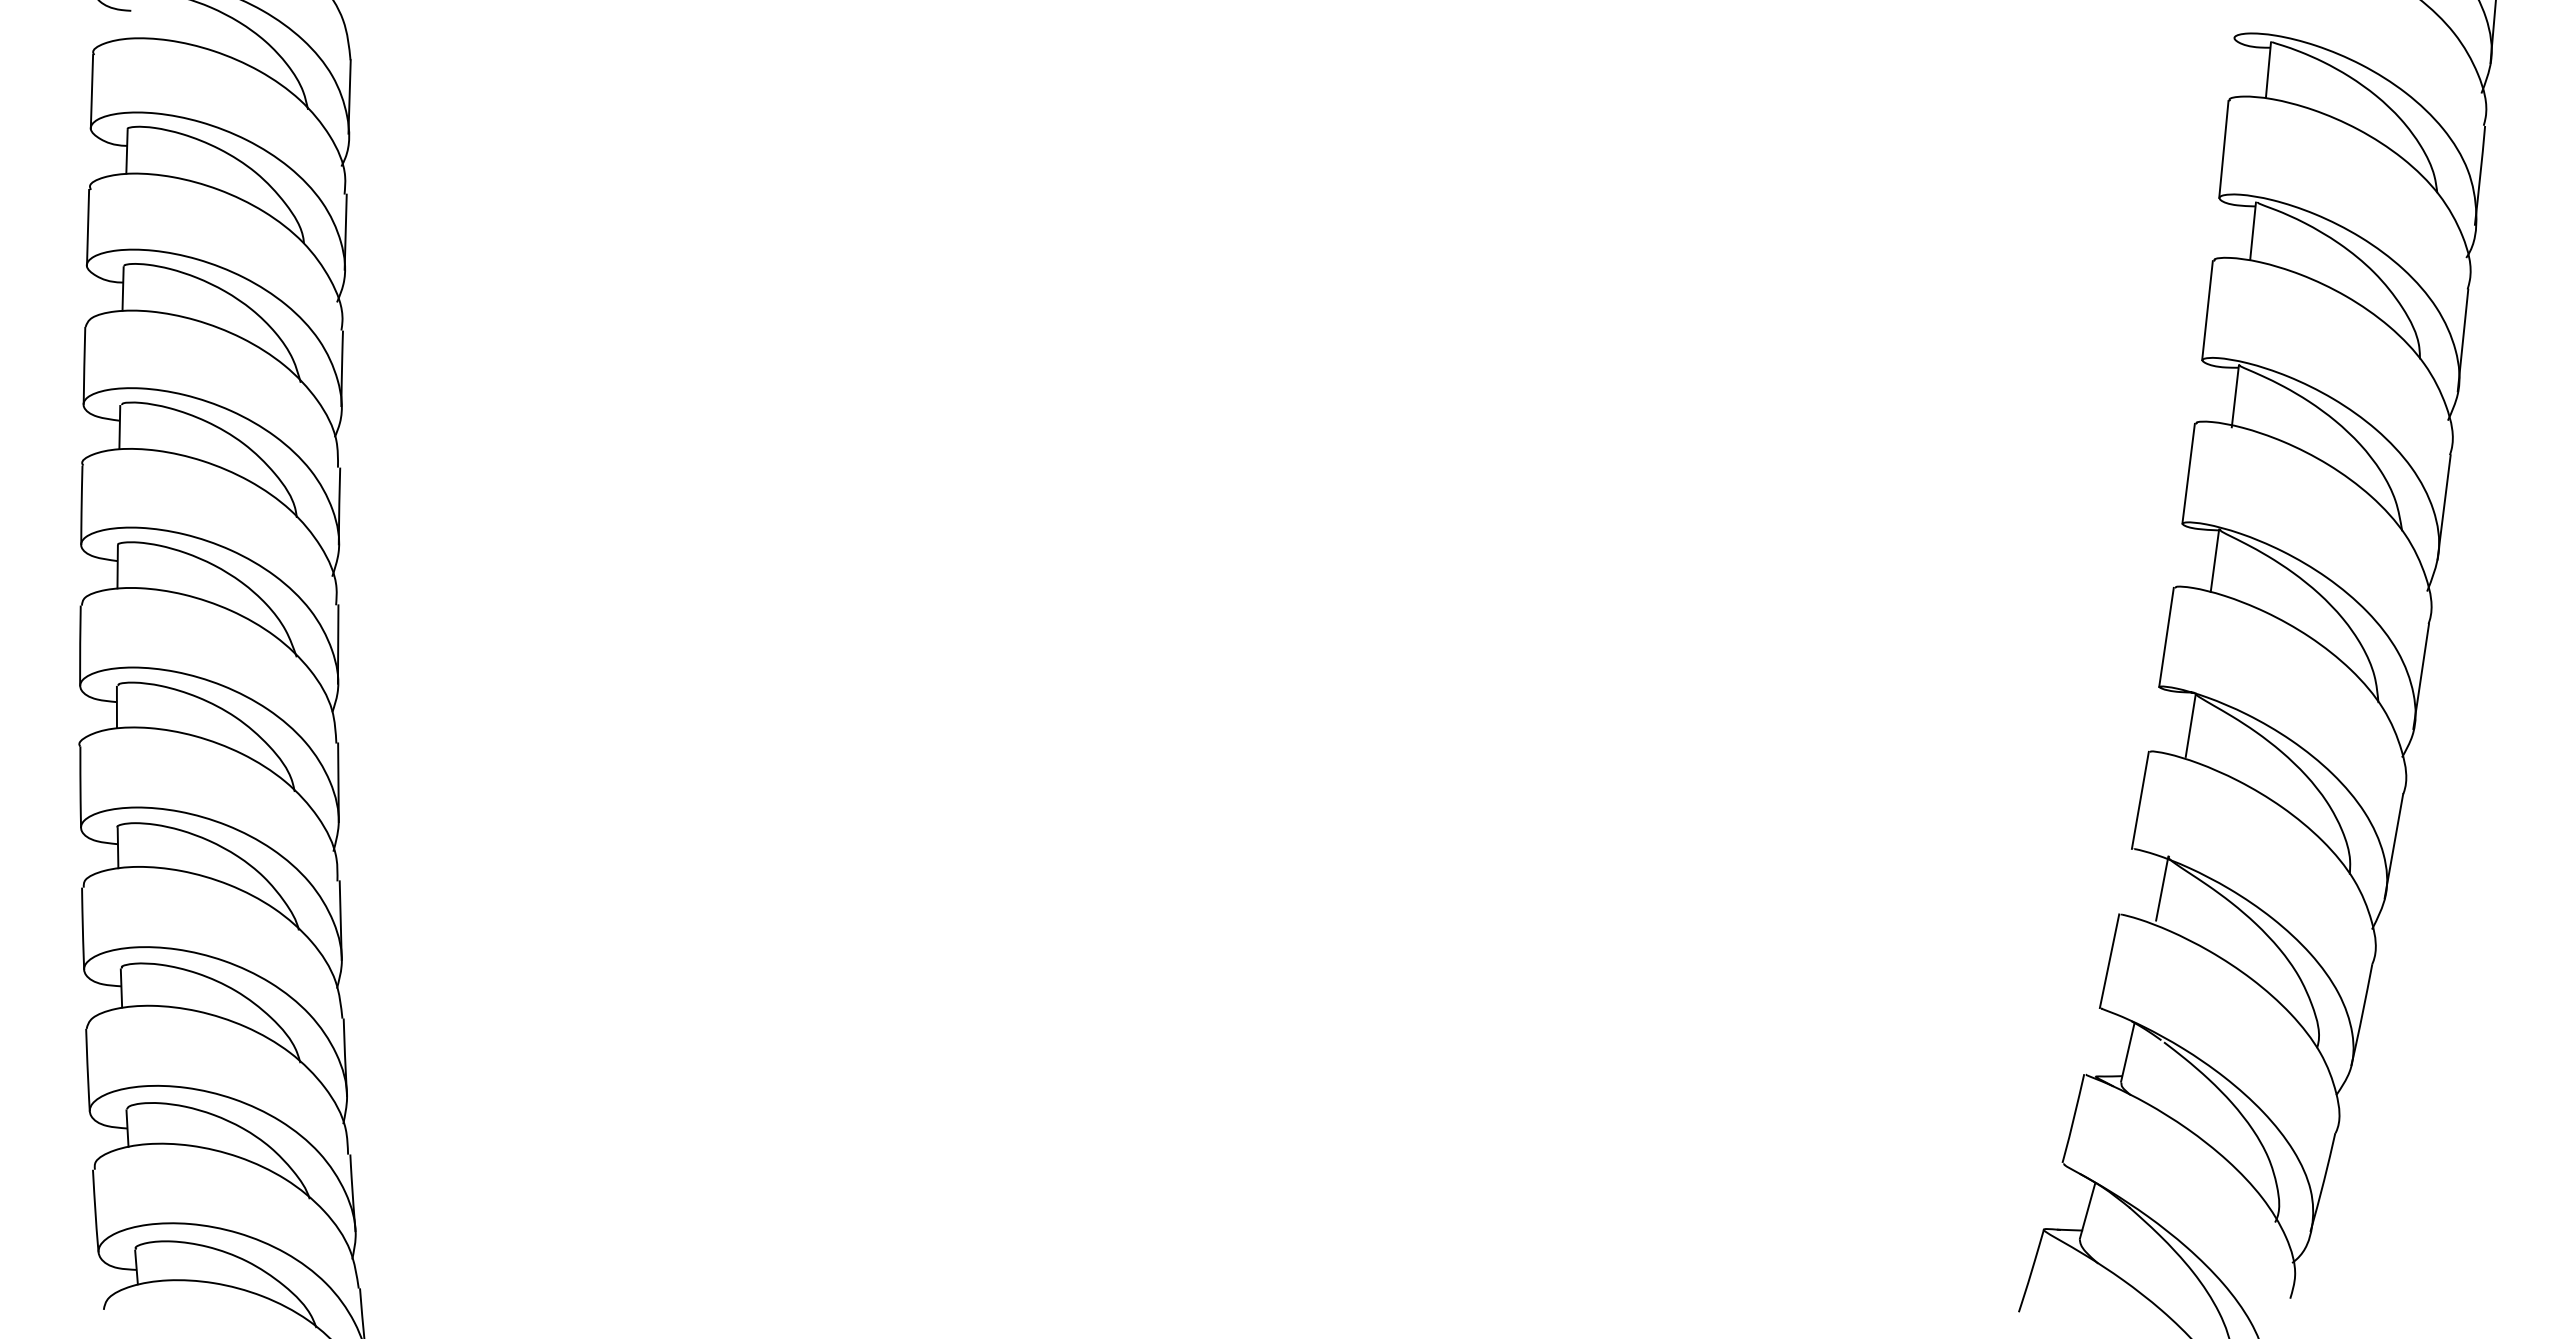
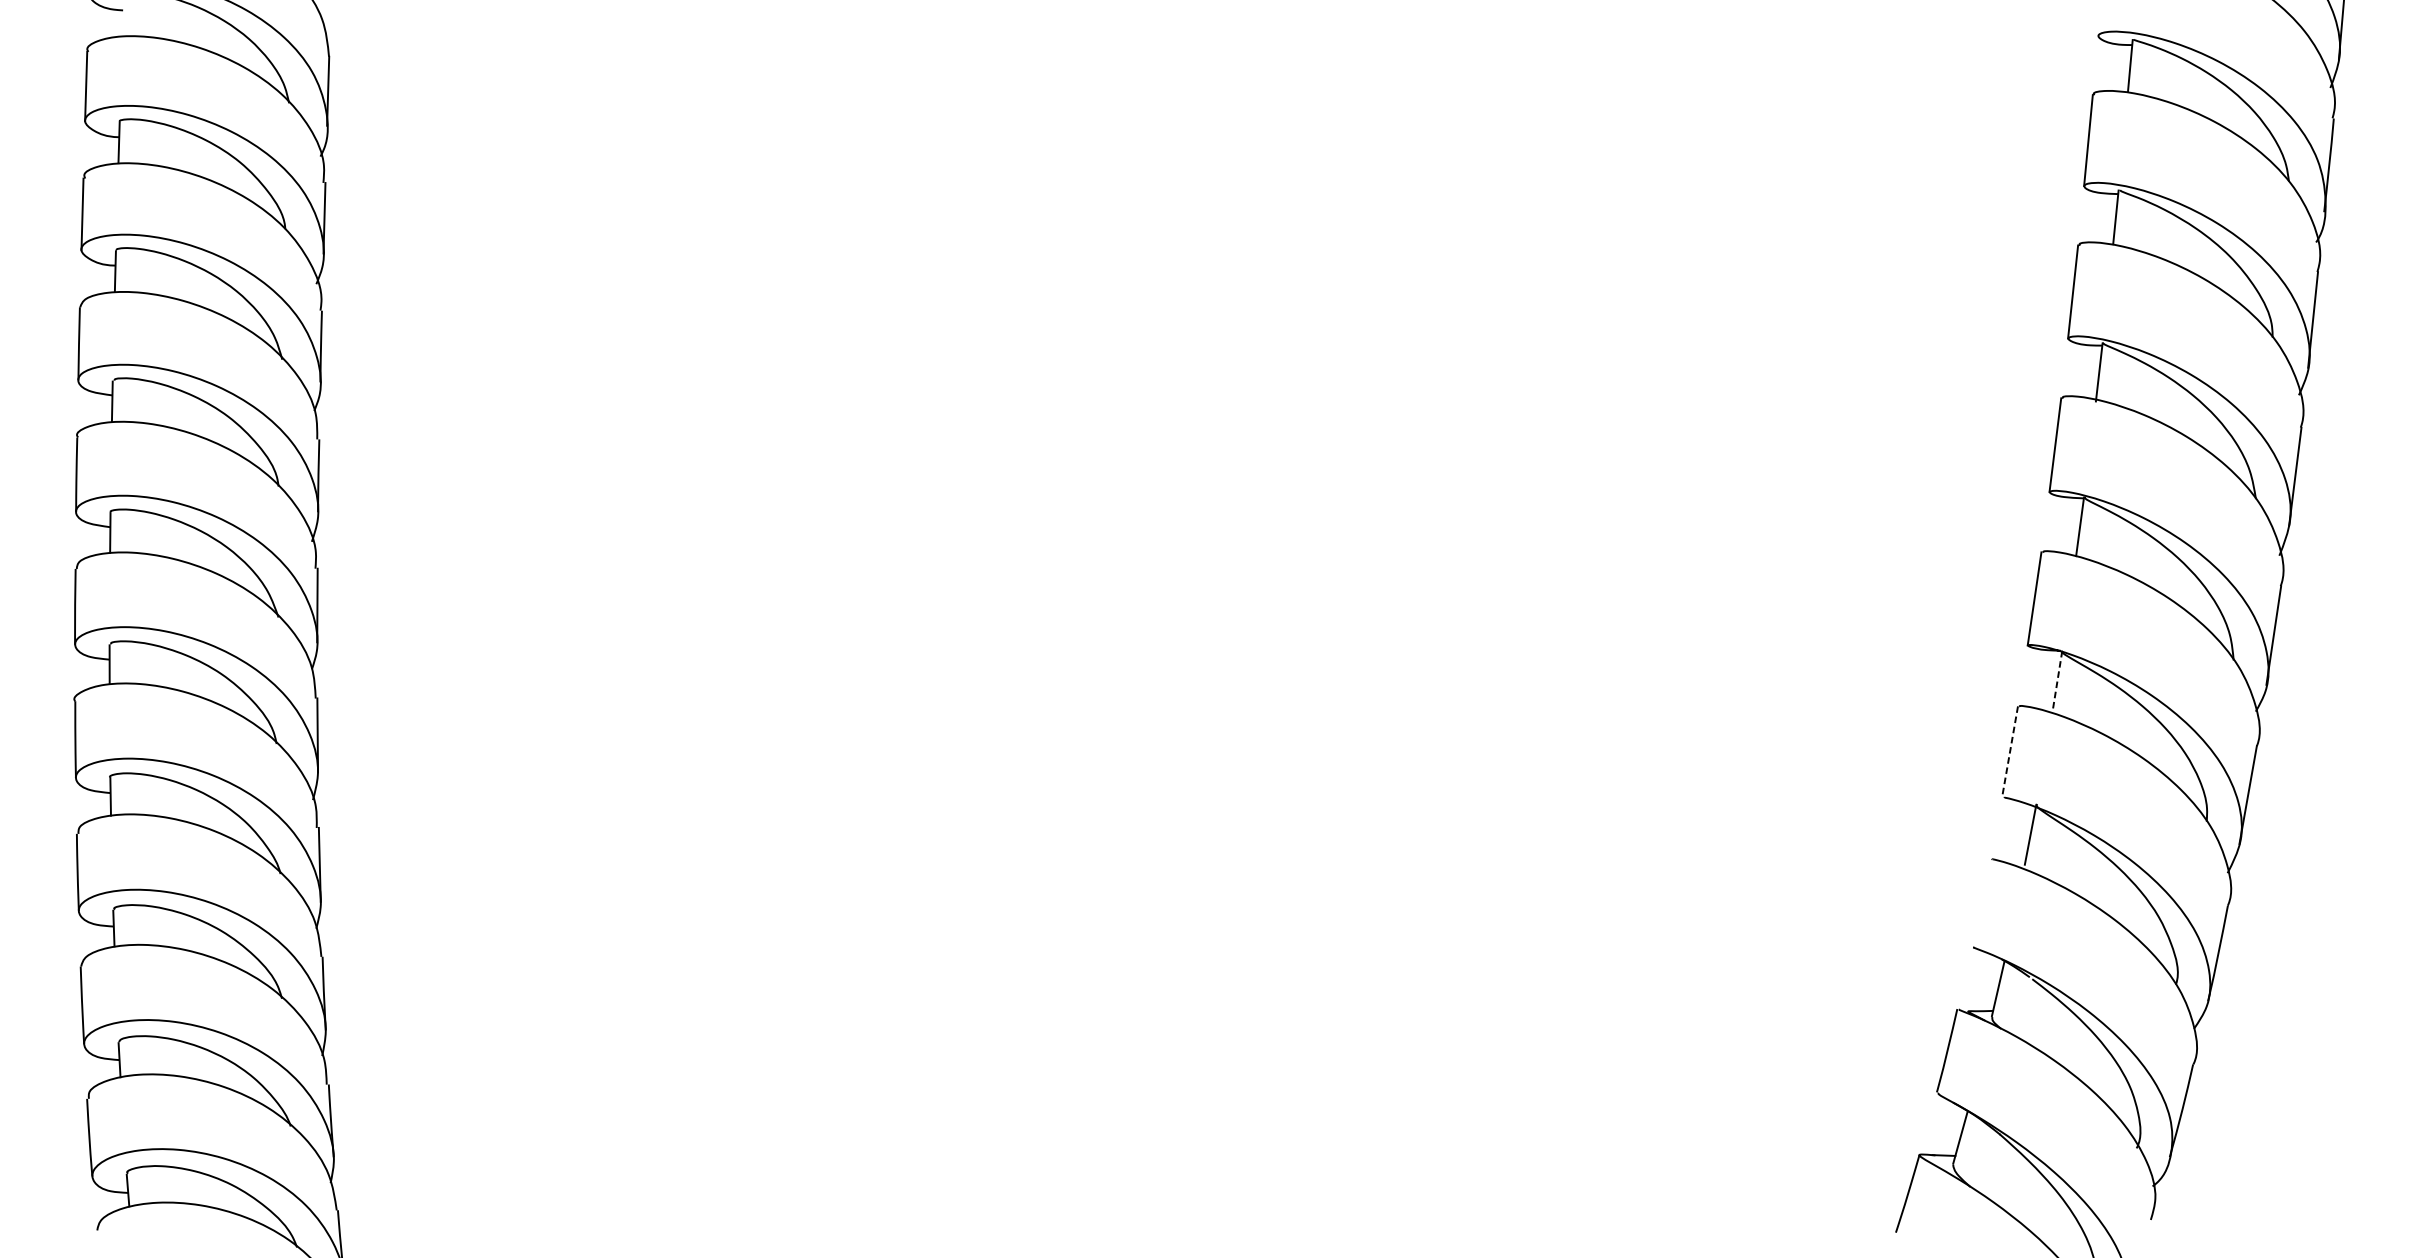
line: (2190, 725) -> (2057, 681), solid -> dashed
line: (2140, 800) -> (2010, 752), solid -> dashed
line: (2109, 961) -> (1981, 903), removed

